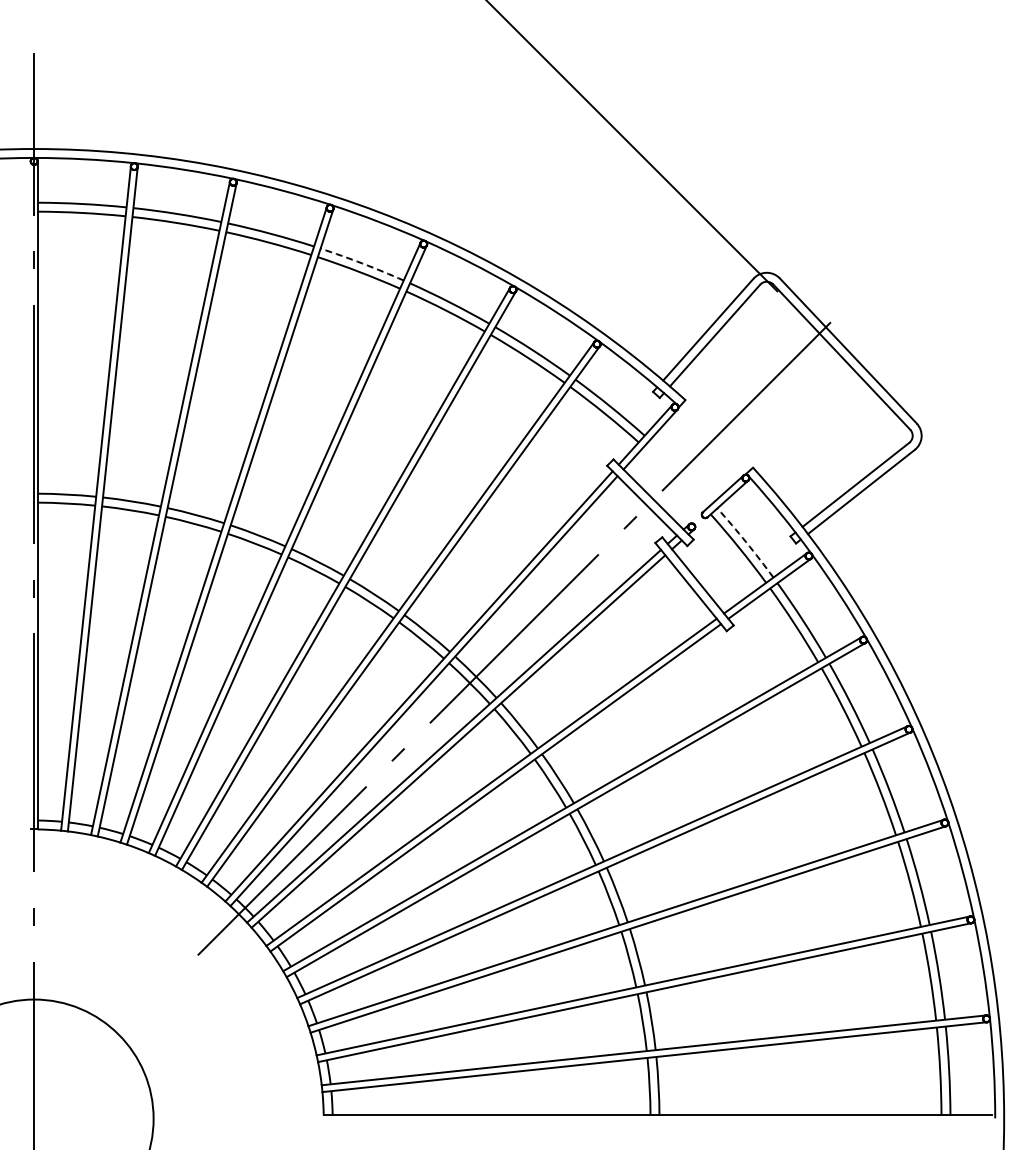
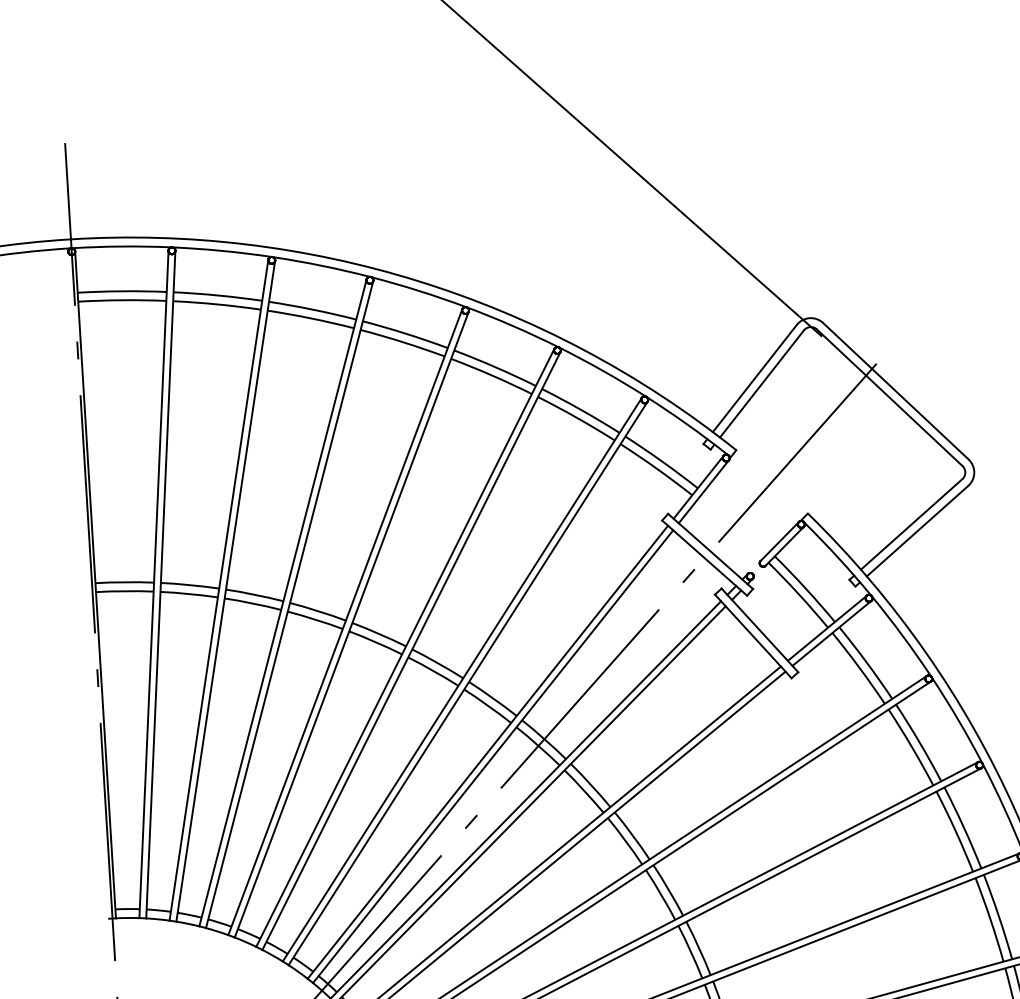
arc: (362, 263) -> (405, 333), dashed -> solid
arc: (746, 542) -> (805, 588), dashed -> solid

